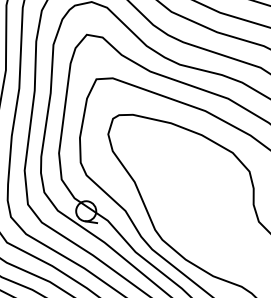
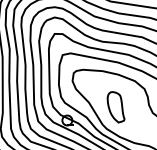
part: (186, 199) -> (115, 107), added

